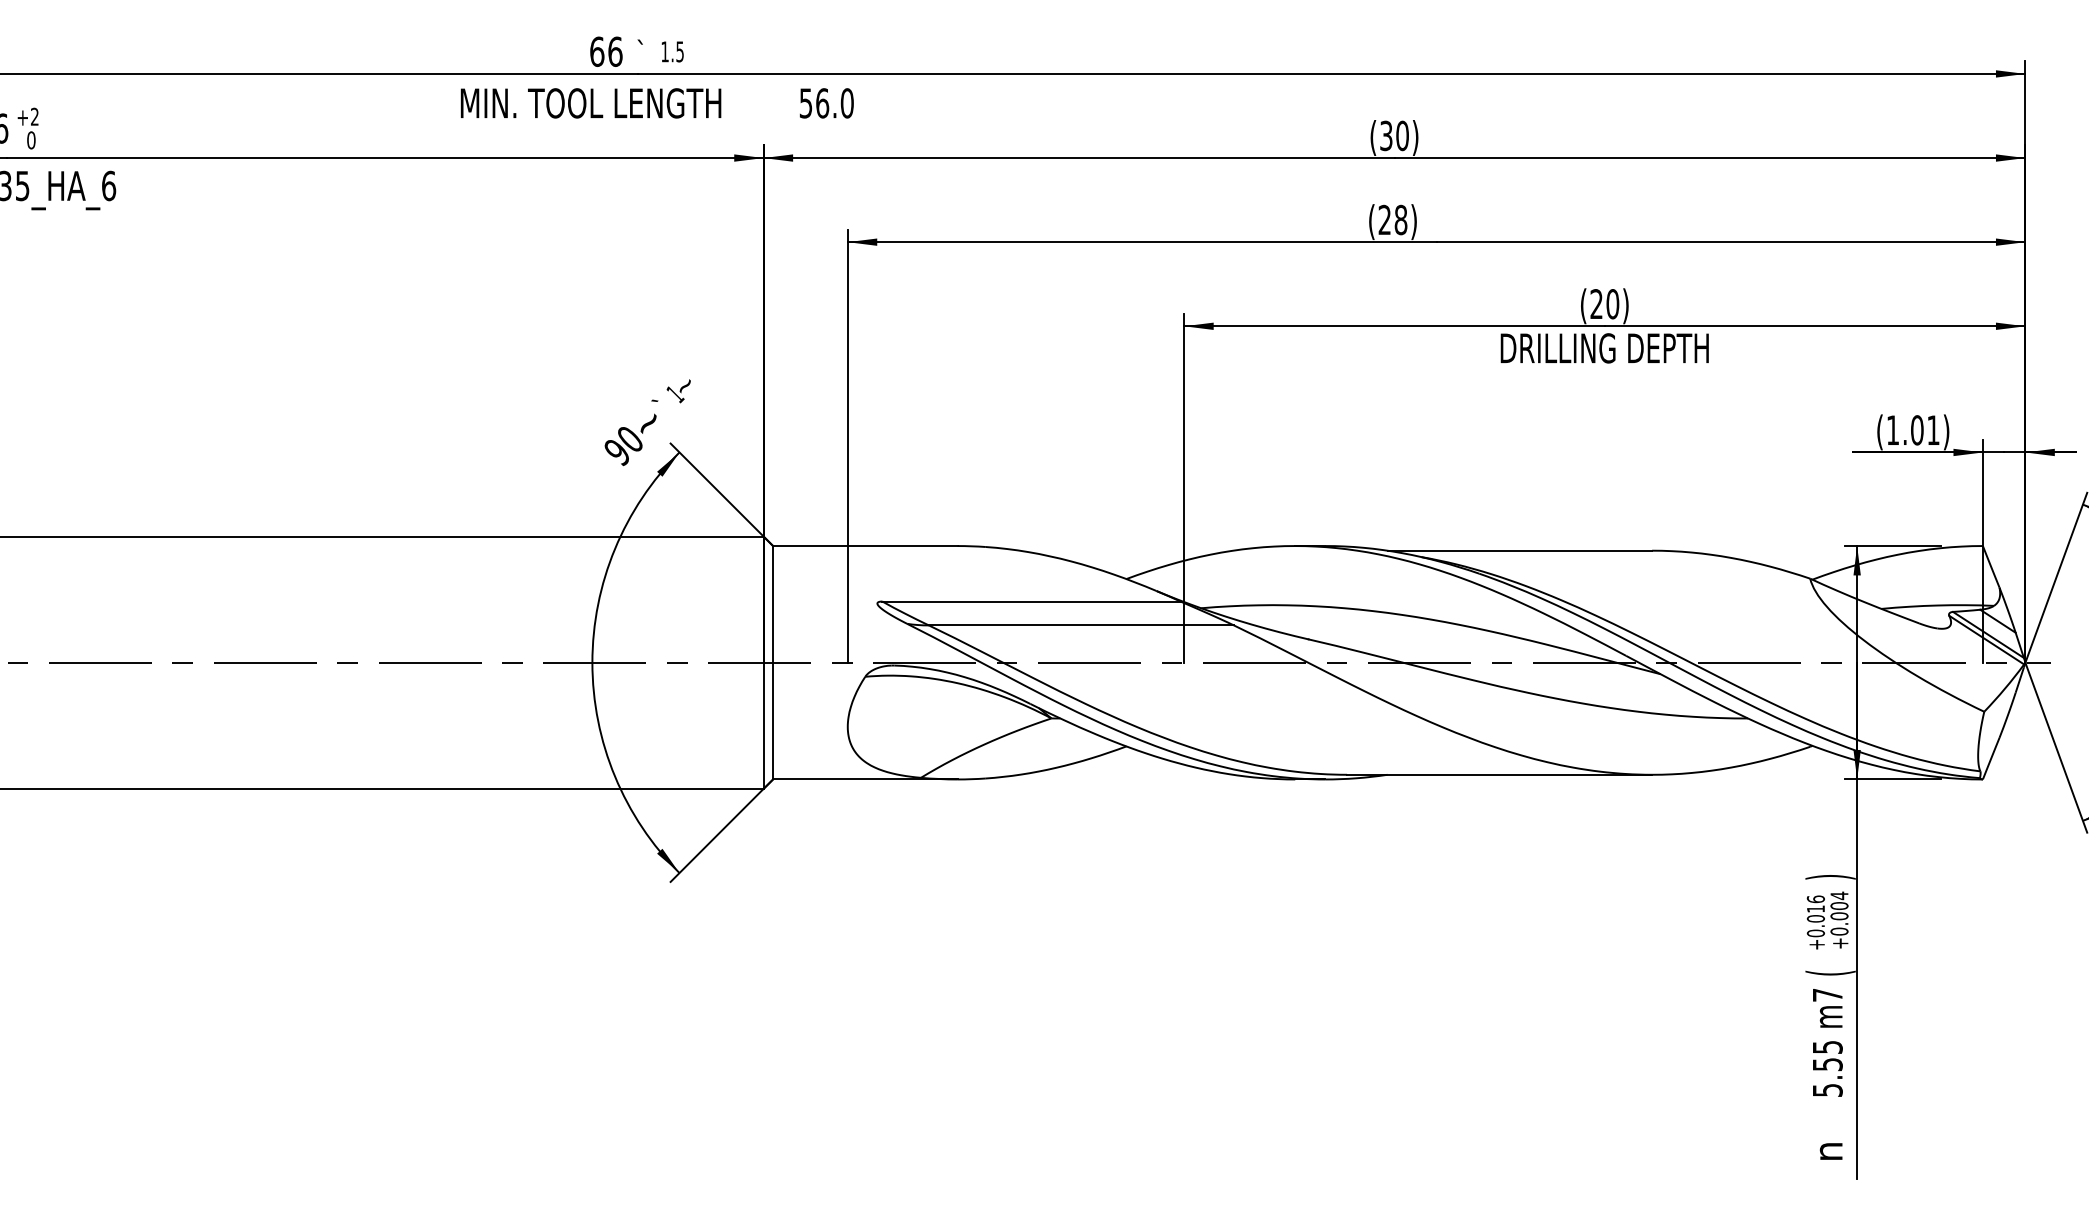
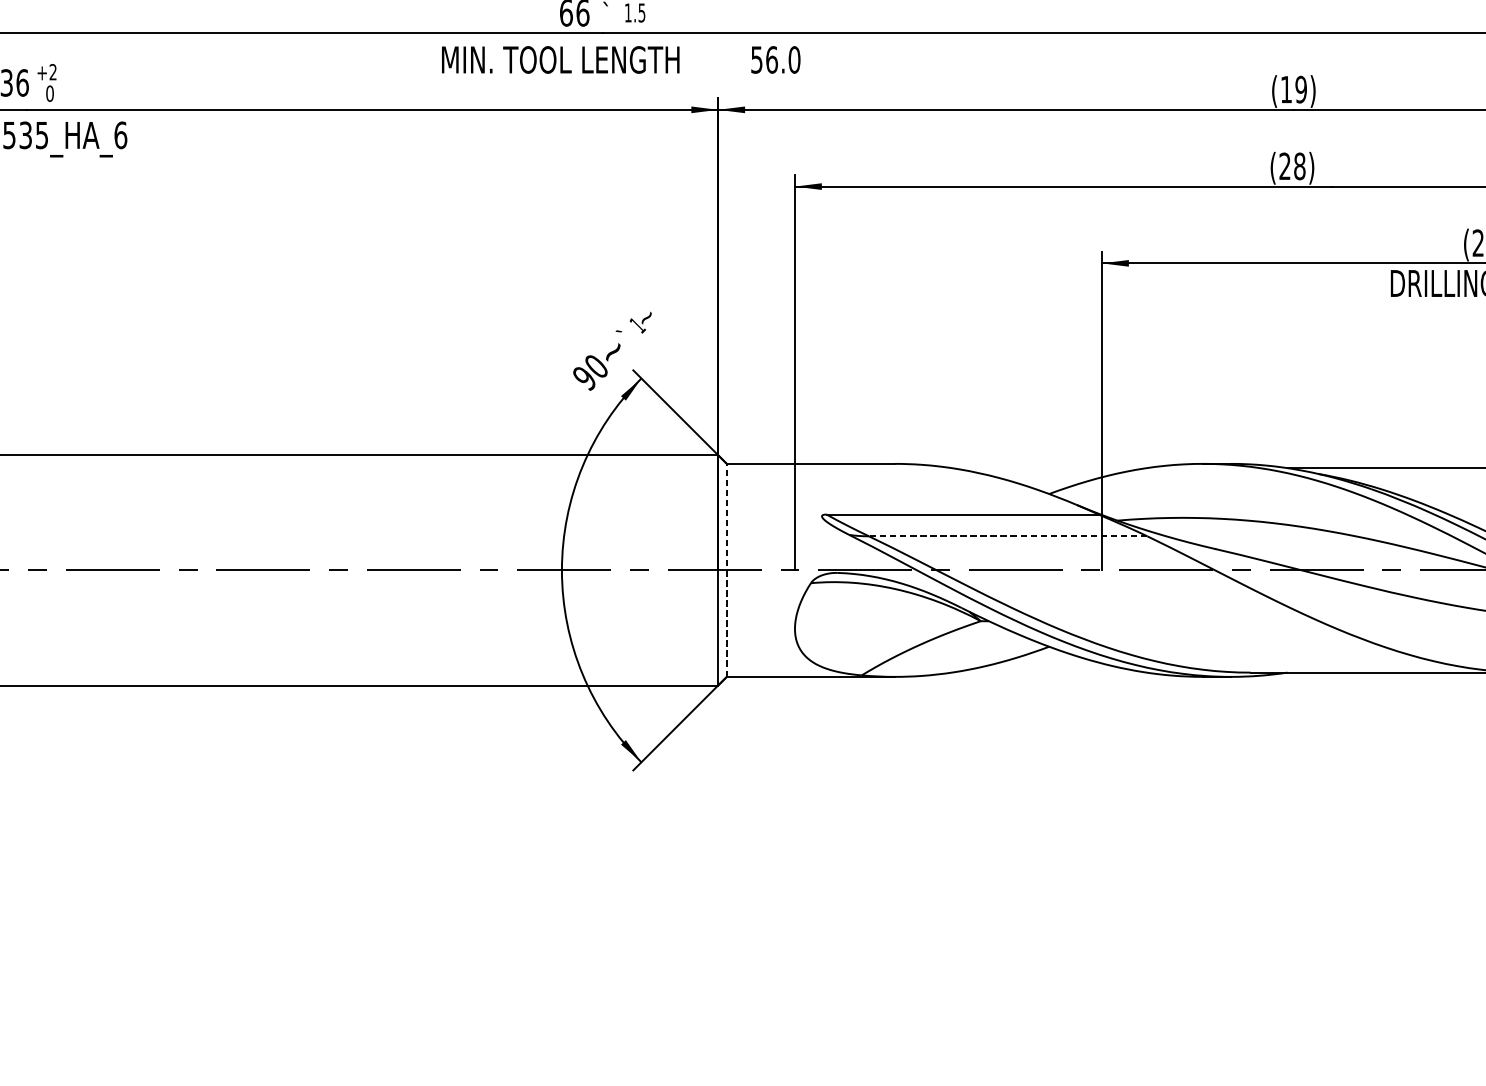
text: (1394, 135) -> (1293, 89), (30) -> (19)
line: (1081, 625) -> (1008, 536), solid -> dashed
line: (773, 662) -> (727, 570), solid -> dashed

